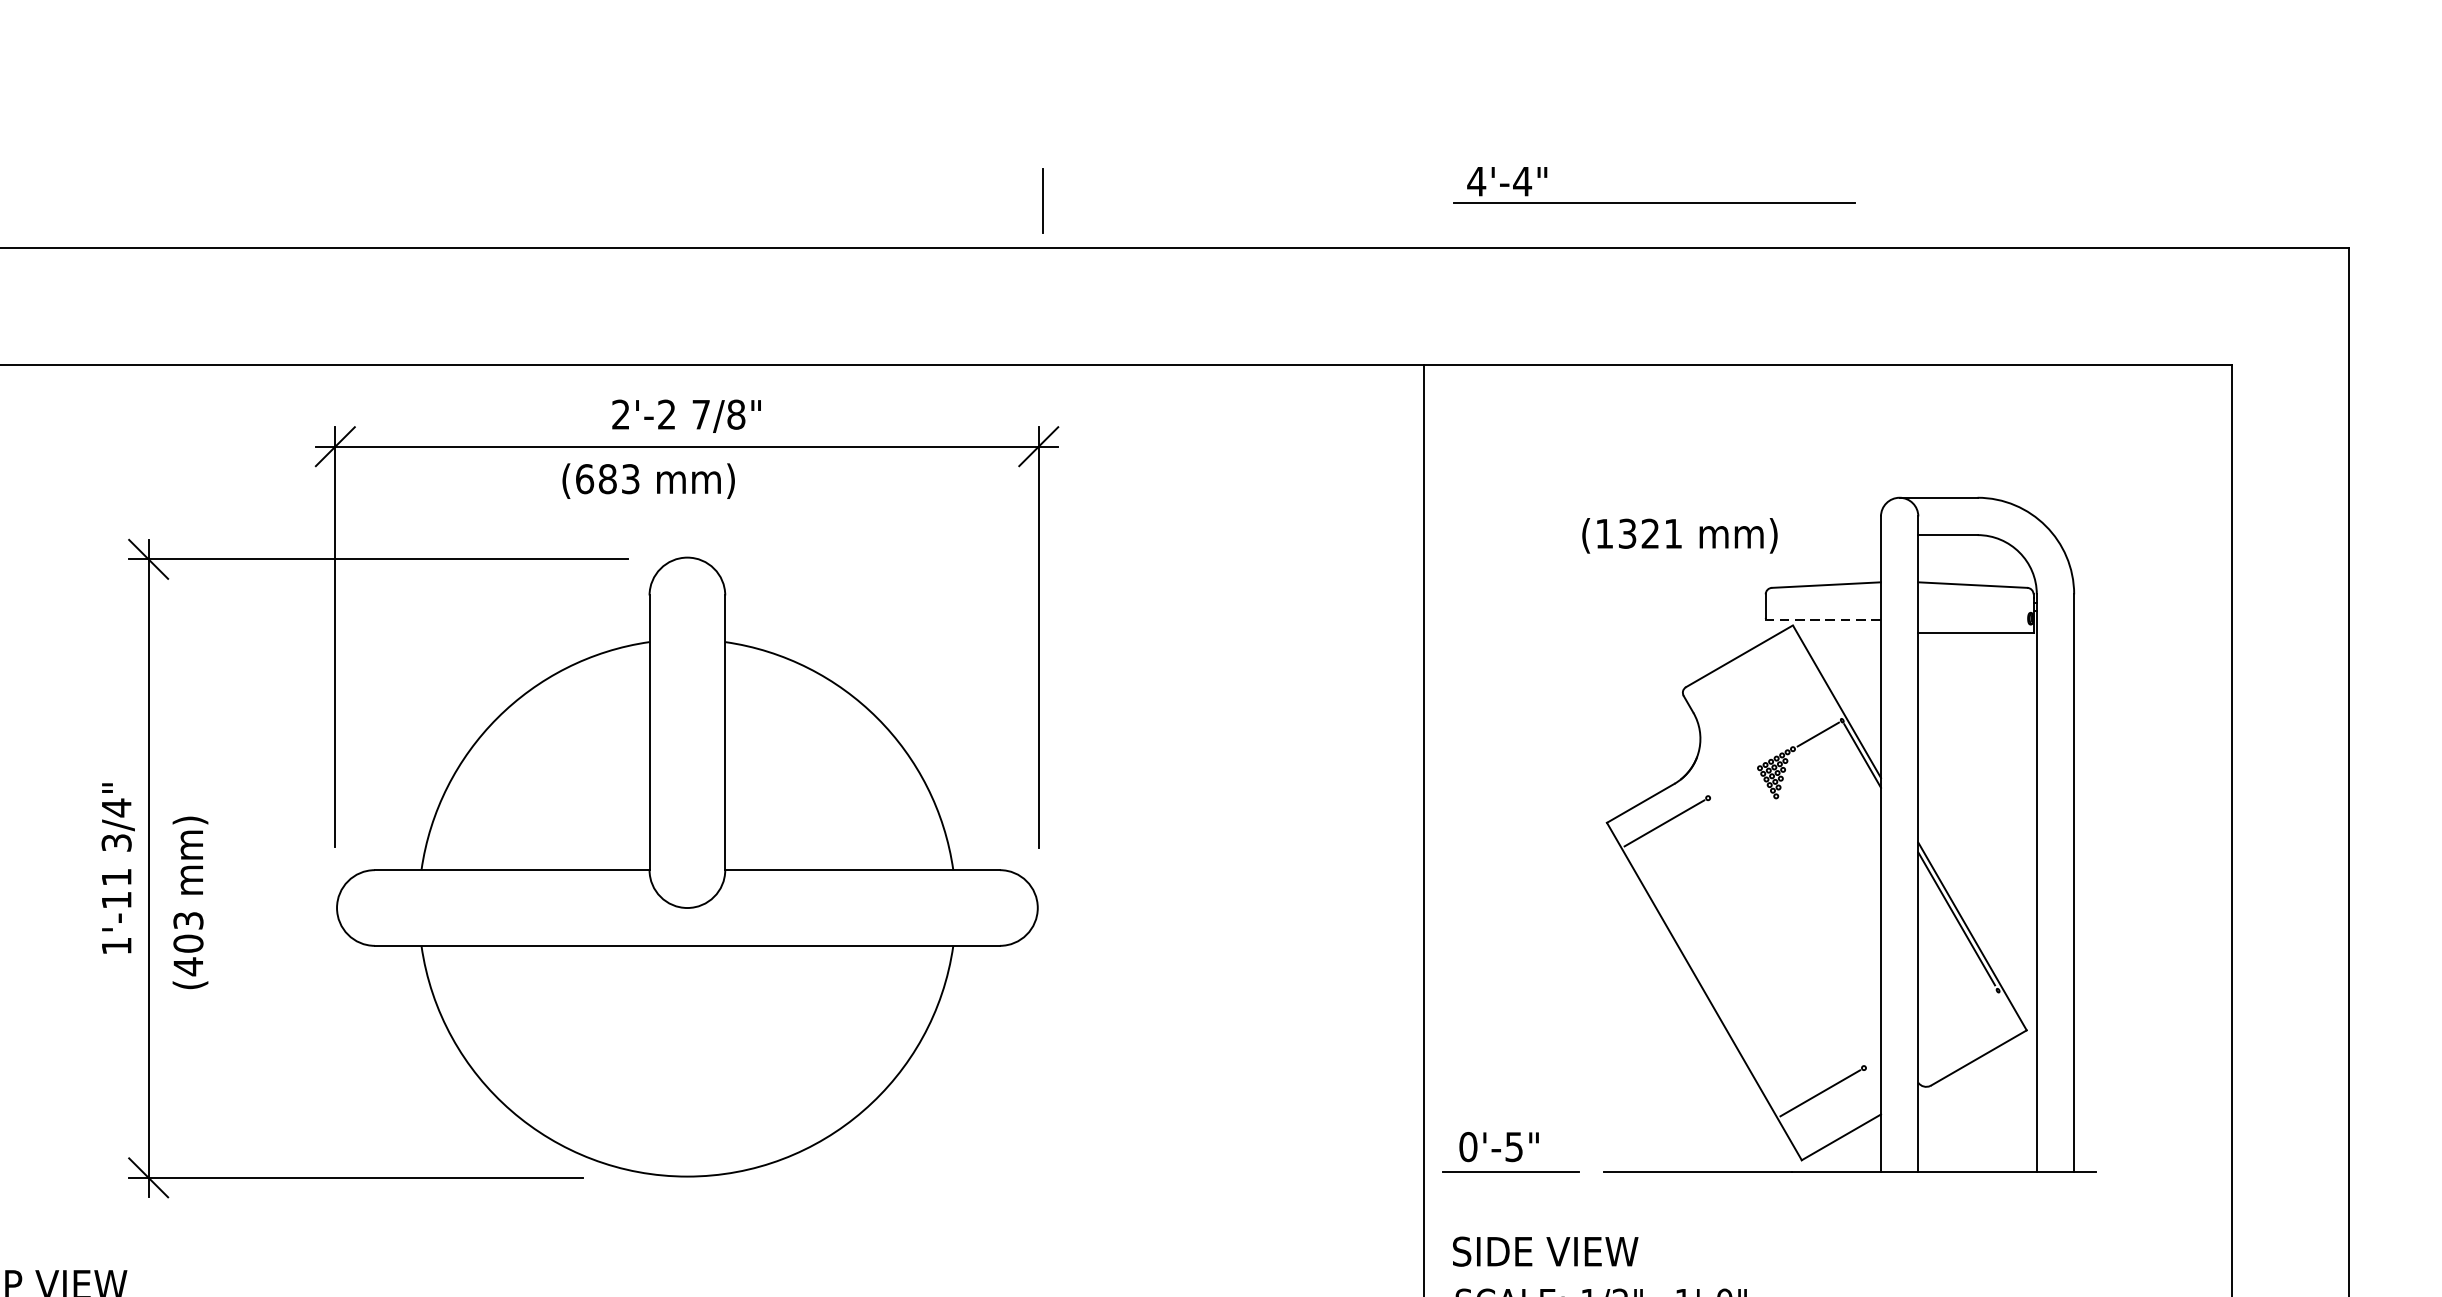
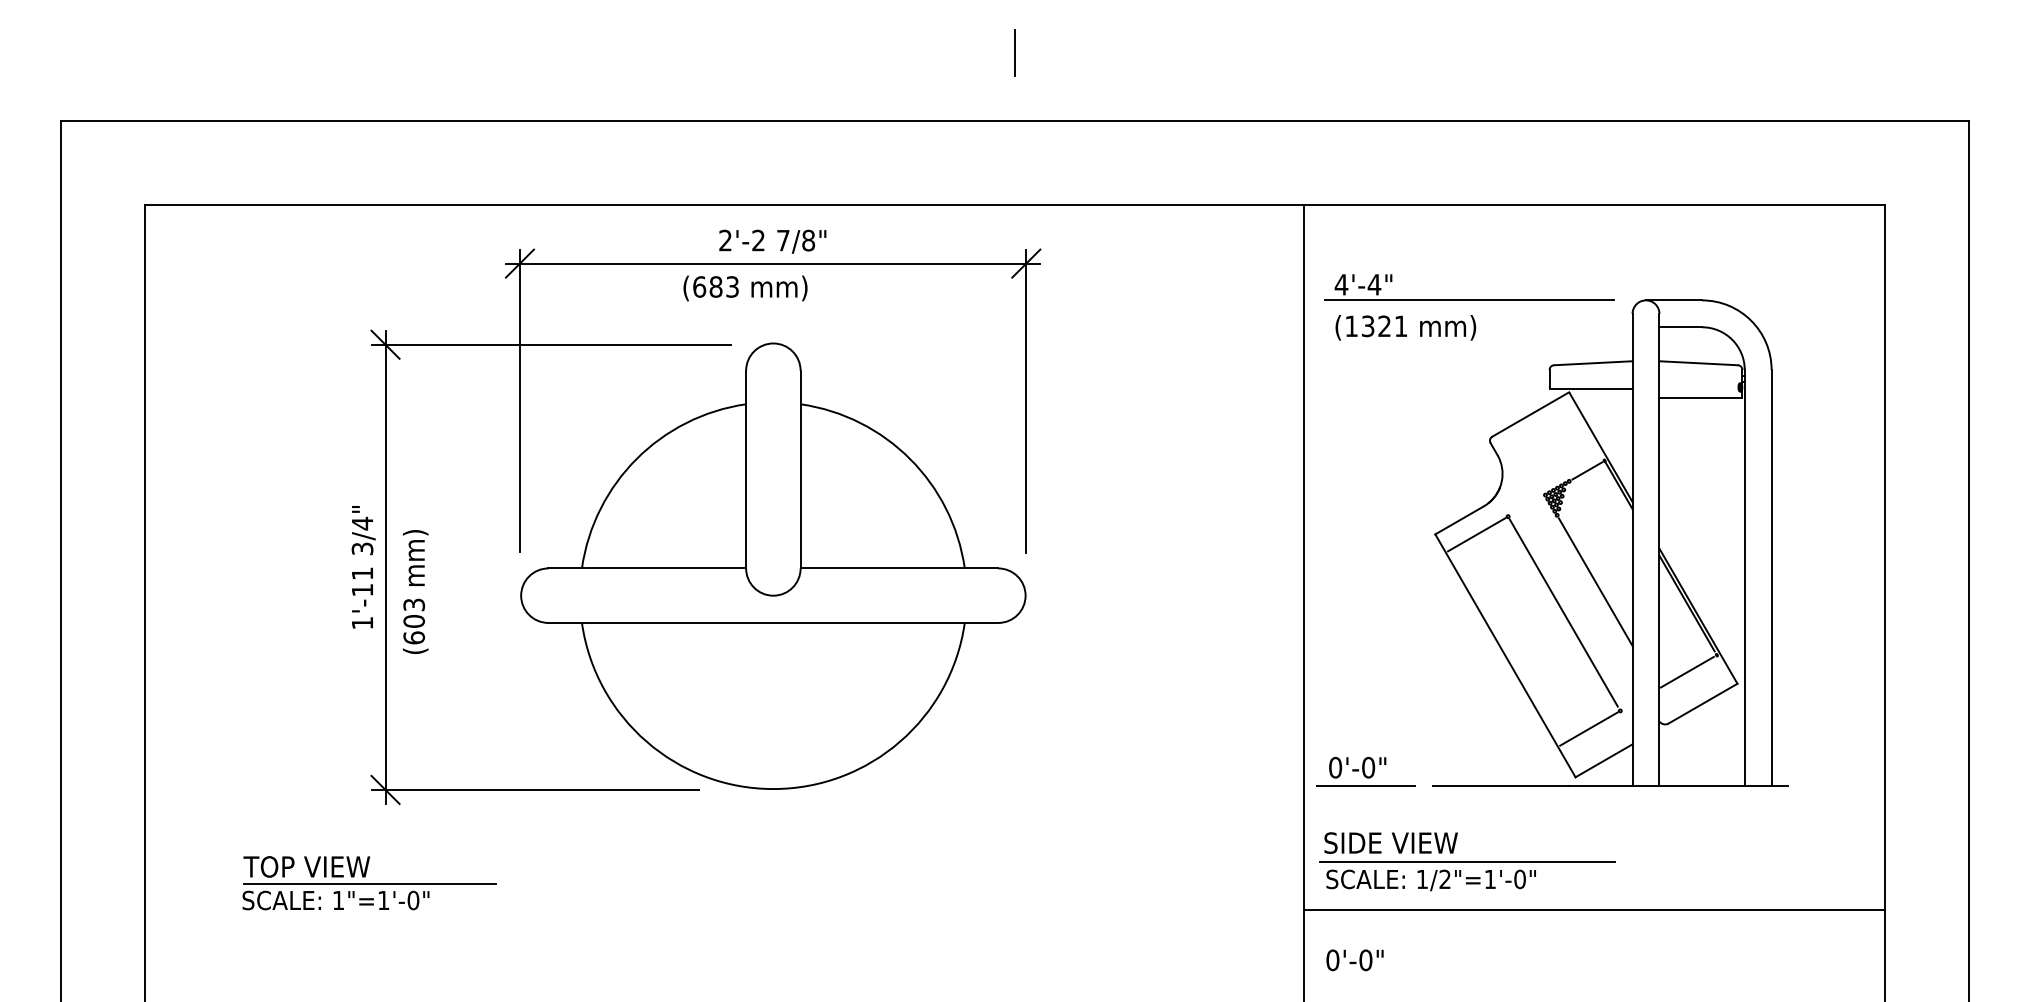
line: (1041, 200) -> (1014, 52), moved
part: (1654, 202) -> (1469, 299), moved
text: (1679, 535) -> (1405, 327), moved
line: (1822, 620) -> (1590, 388), dashed -> solid
line: (1829, 888) -> (1595, 581), added
line: (1785, 931) -> (1563, 612), added
text: (188, 966) -> (414, 637), (403 -> (603
line: (1955, 1013) -> (1686, 671), added
text: (1514, 1146) -> (1368, 767), 0'-5" -> 0'-0"
line: (1651, 1277) -> (1467, 861), added

